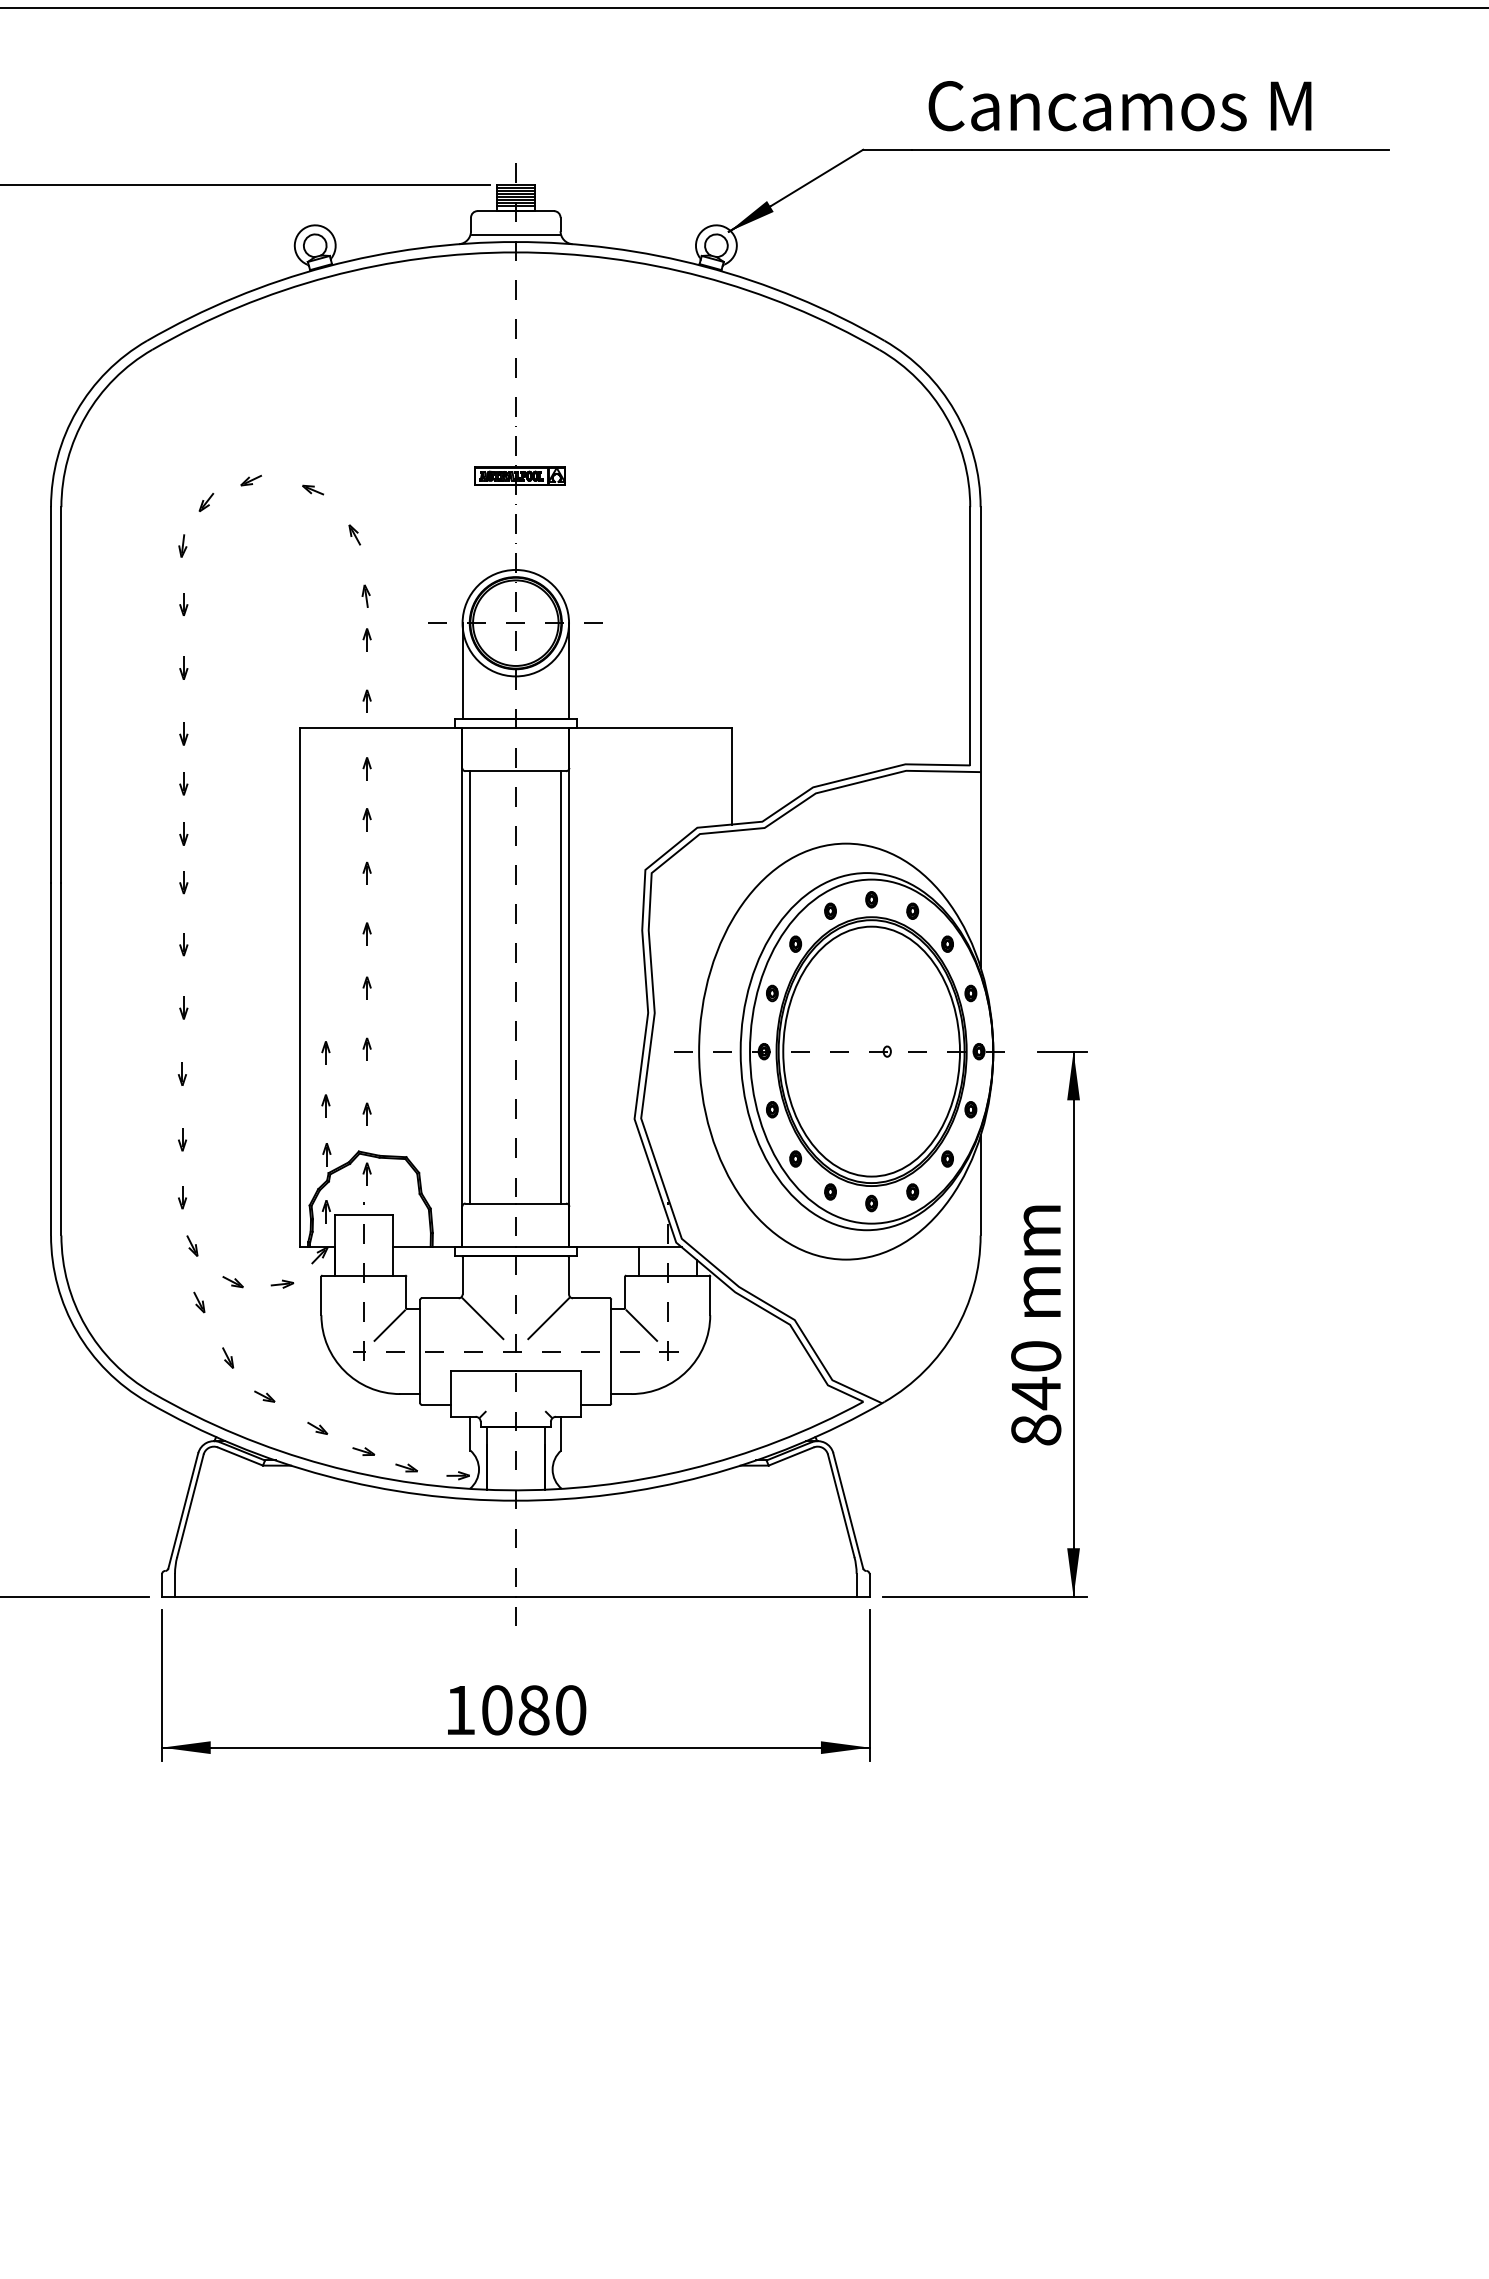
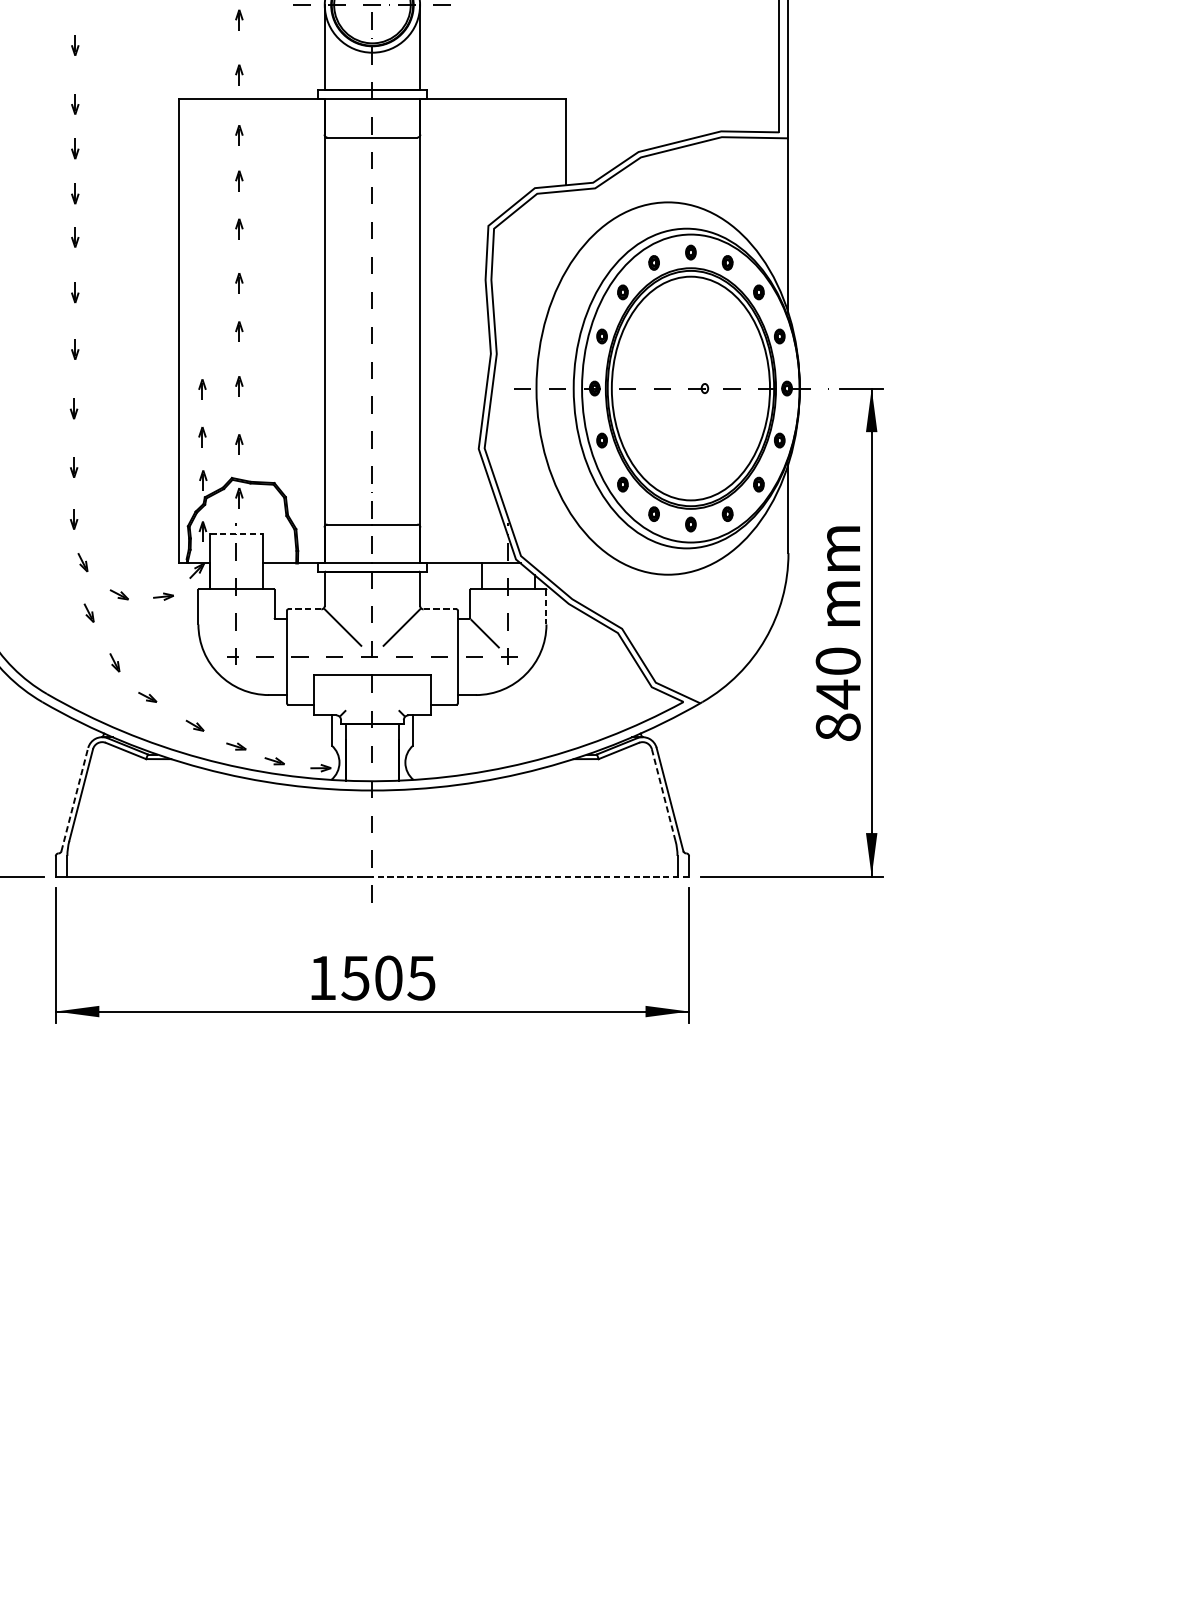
line: (470, 987) -> (331, 331), removed
line: (561, 987) -> (413, 331), removed
line: (364, 1214) -> (236, 534), solid -> dashed
line: (710, 1296) -> (546, 607), solid -> dashed
line: (440, 1298) -> (305, 609), solid -> dashed
line: (591, 1298) -> (440, 609), solid -> dashed
line: (389, 1325) -> (259, 633), removed
line: (841, 1505) -> (663, 794), solid -> dashed
line: (183, 1510) -> (74, 799), solid -> dashed
line: (692, 1596) -> (530, 876), solid -> dashed
text: (533, 1710) -> (388, 978), 1080 -> 1505

